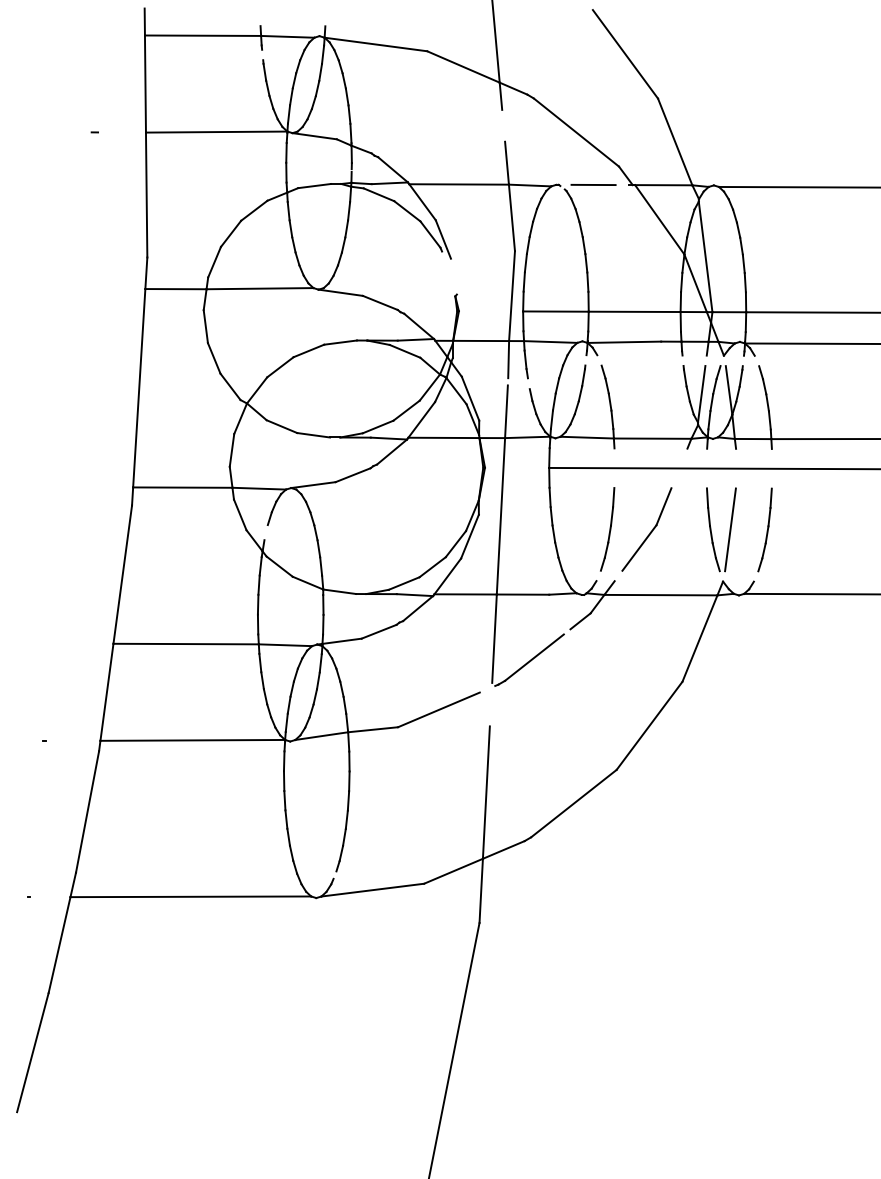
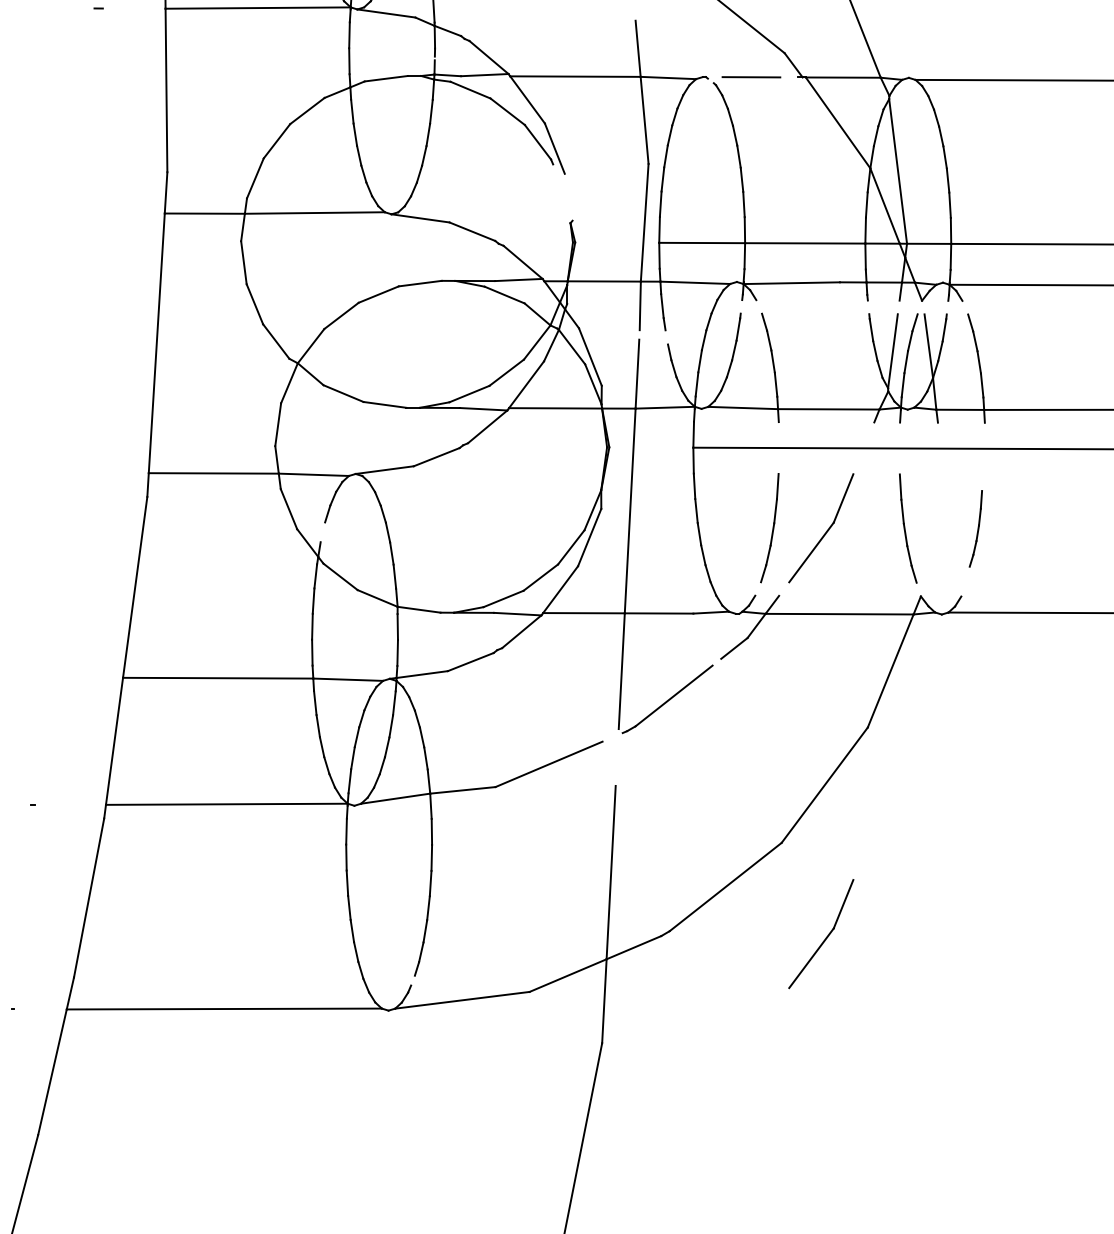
line: (730, 529) -> (930, 528), removed
part: (764, 529) -> (975, 528), size x0.7
part: (646, 839) -> (820, 934), added

